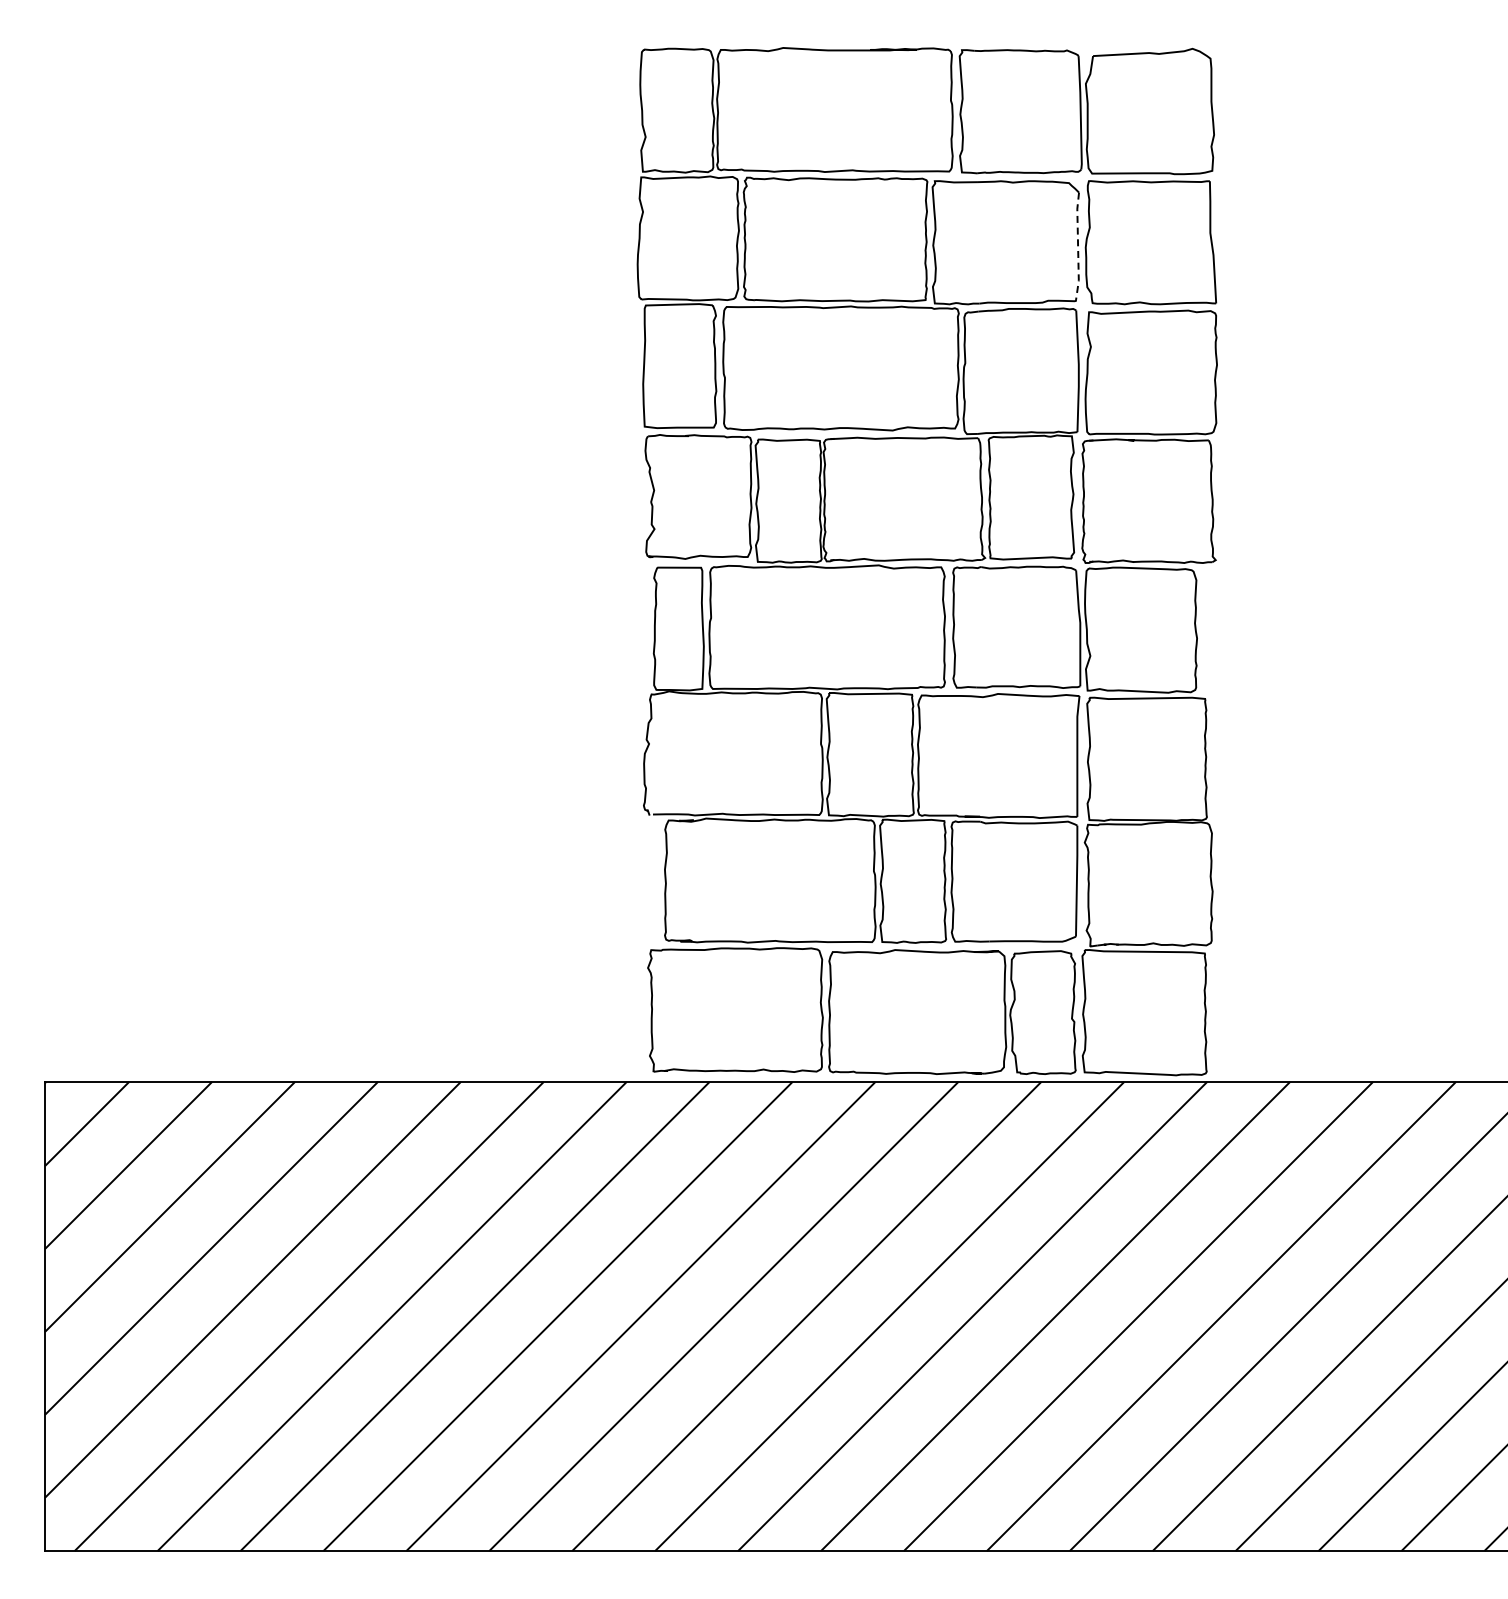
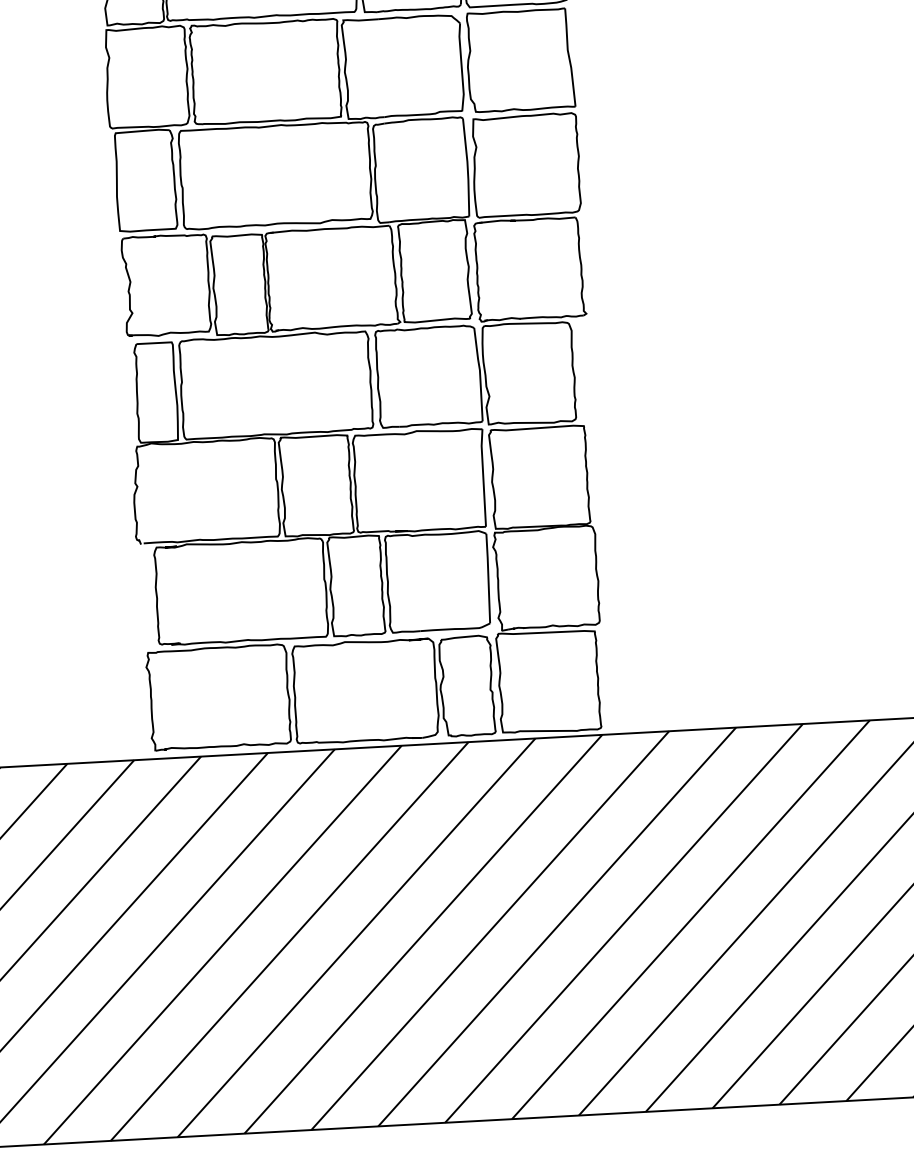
line: (1078, 247) -> (462, 67), dashed -> solid

